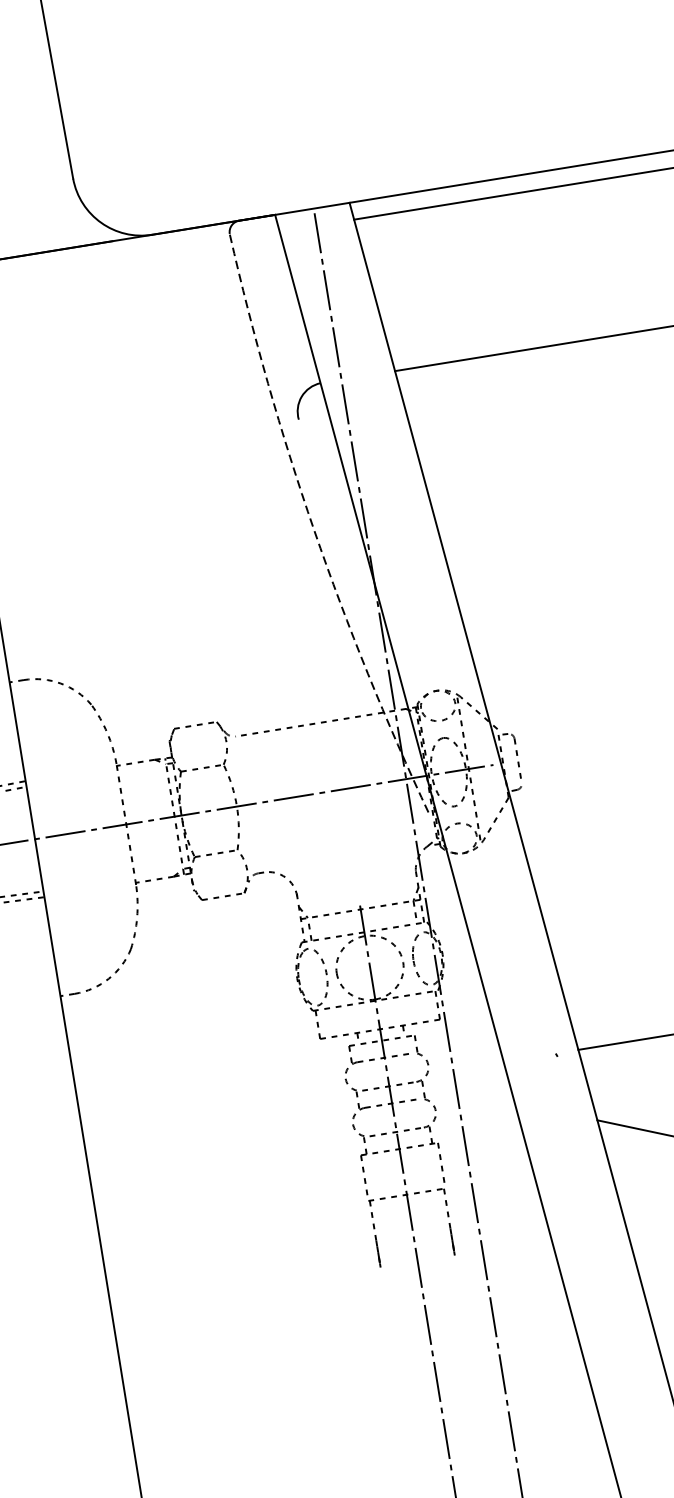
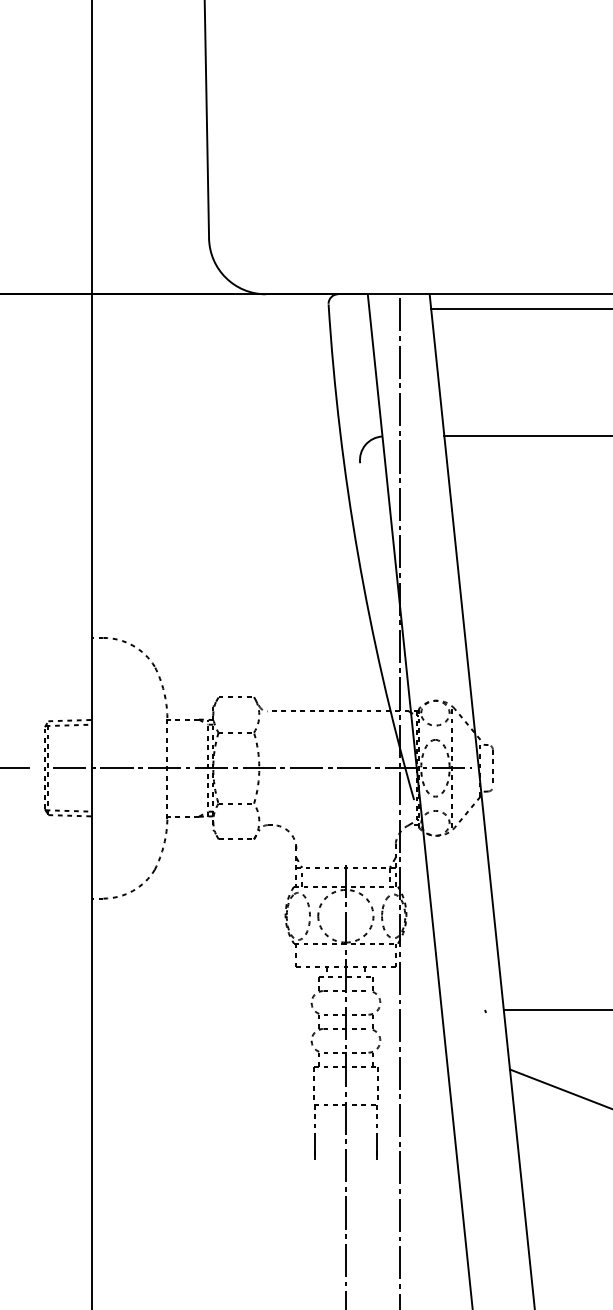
arc: (314, 529) -> (358, 554), dashed -> solid

